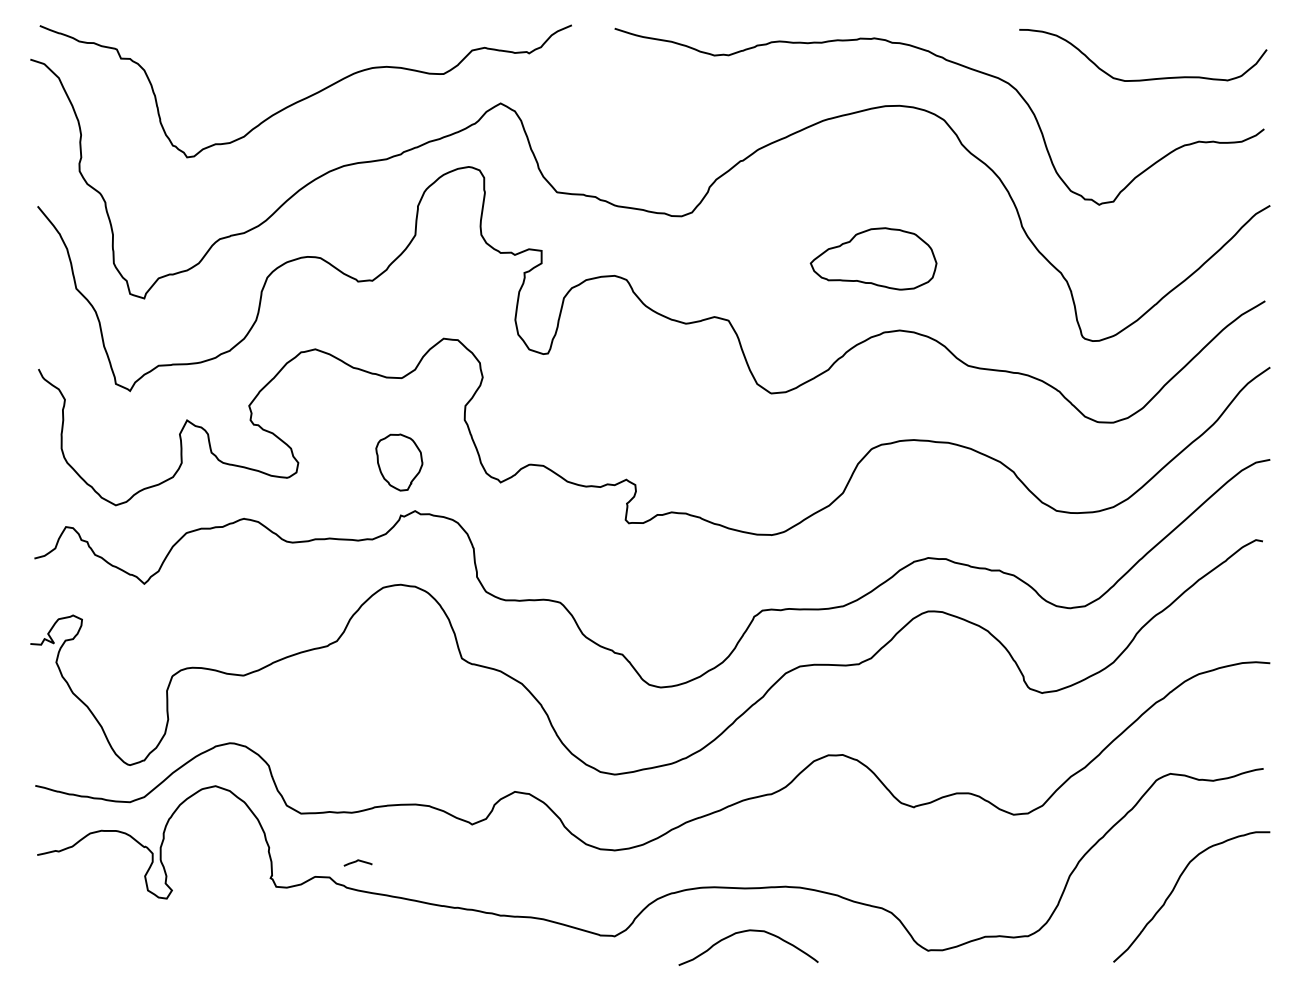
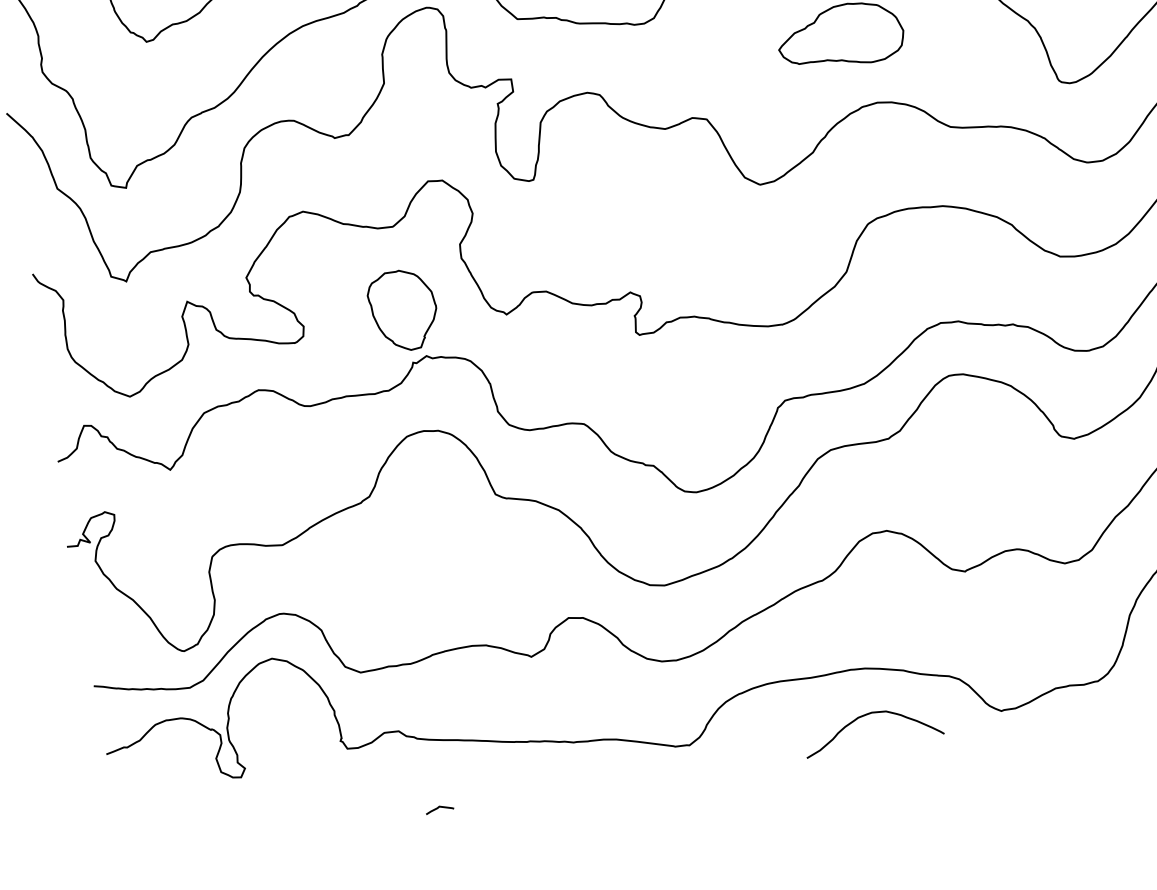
part: (399, 462) -> (403, 310), size x1.43
curve: (357, 861) -> (438, 807), moved
curve: (744, 932) -> (866, 715), moved

